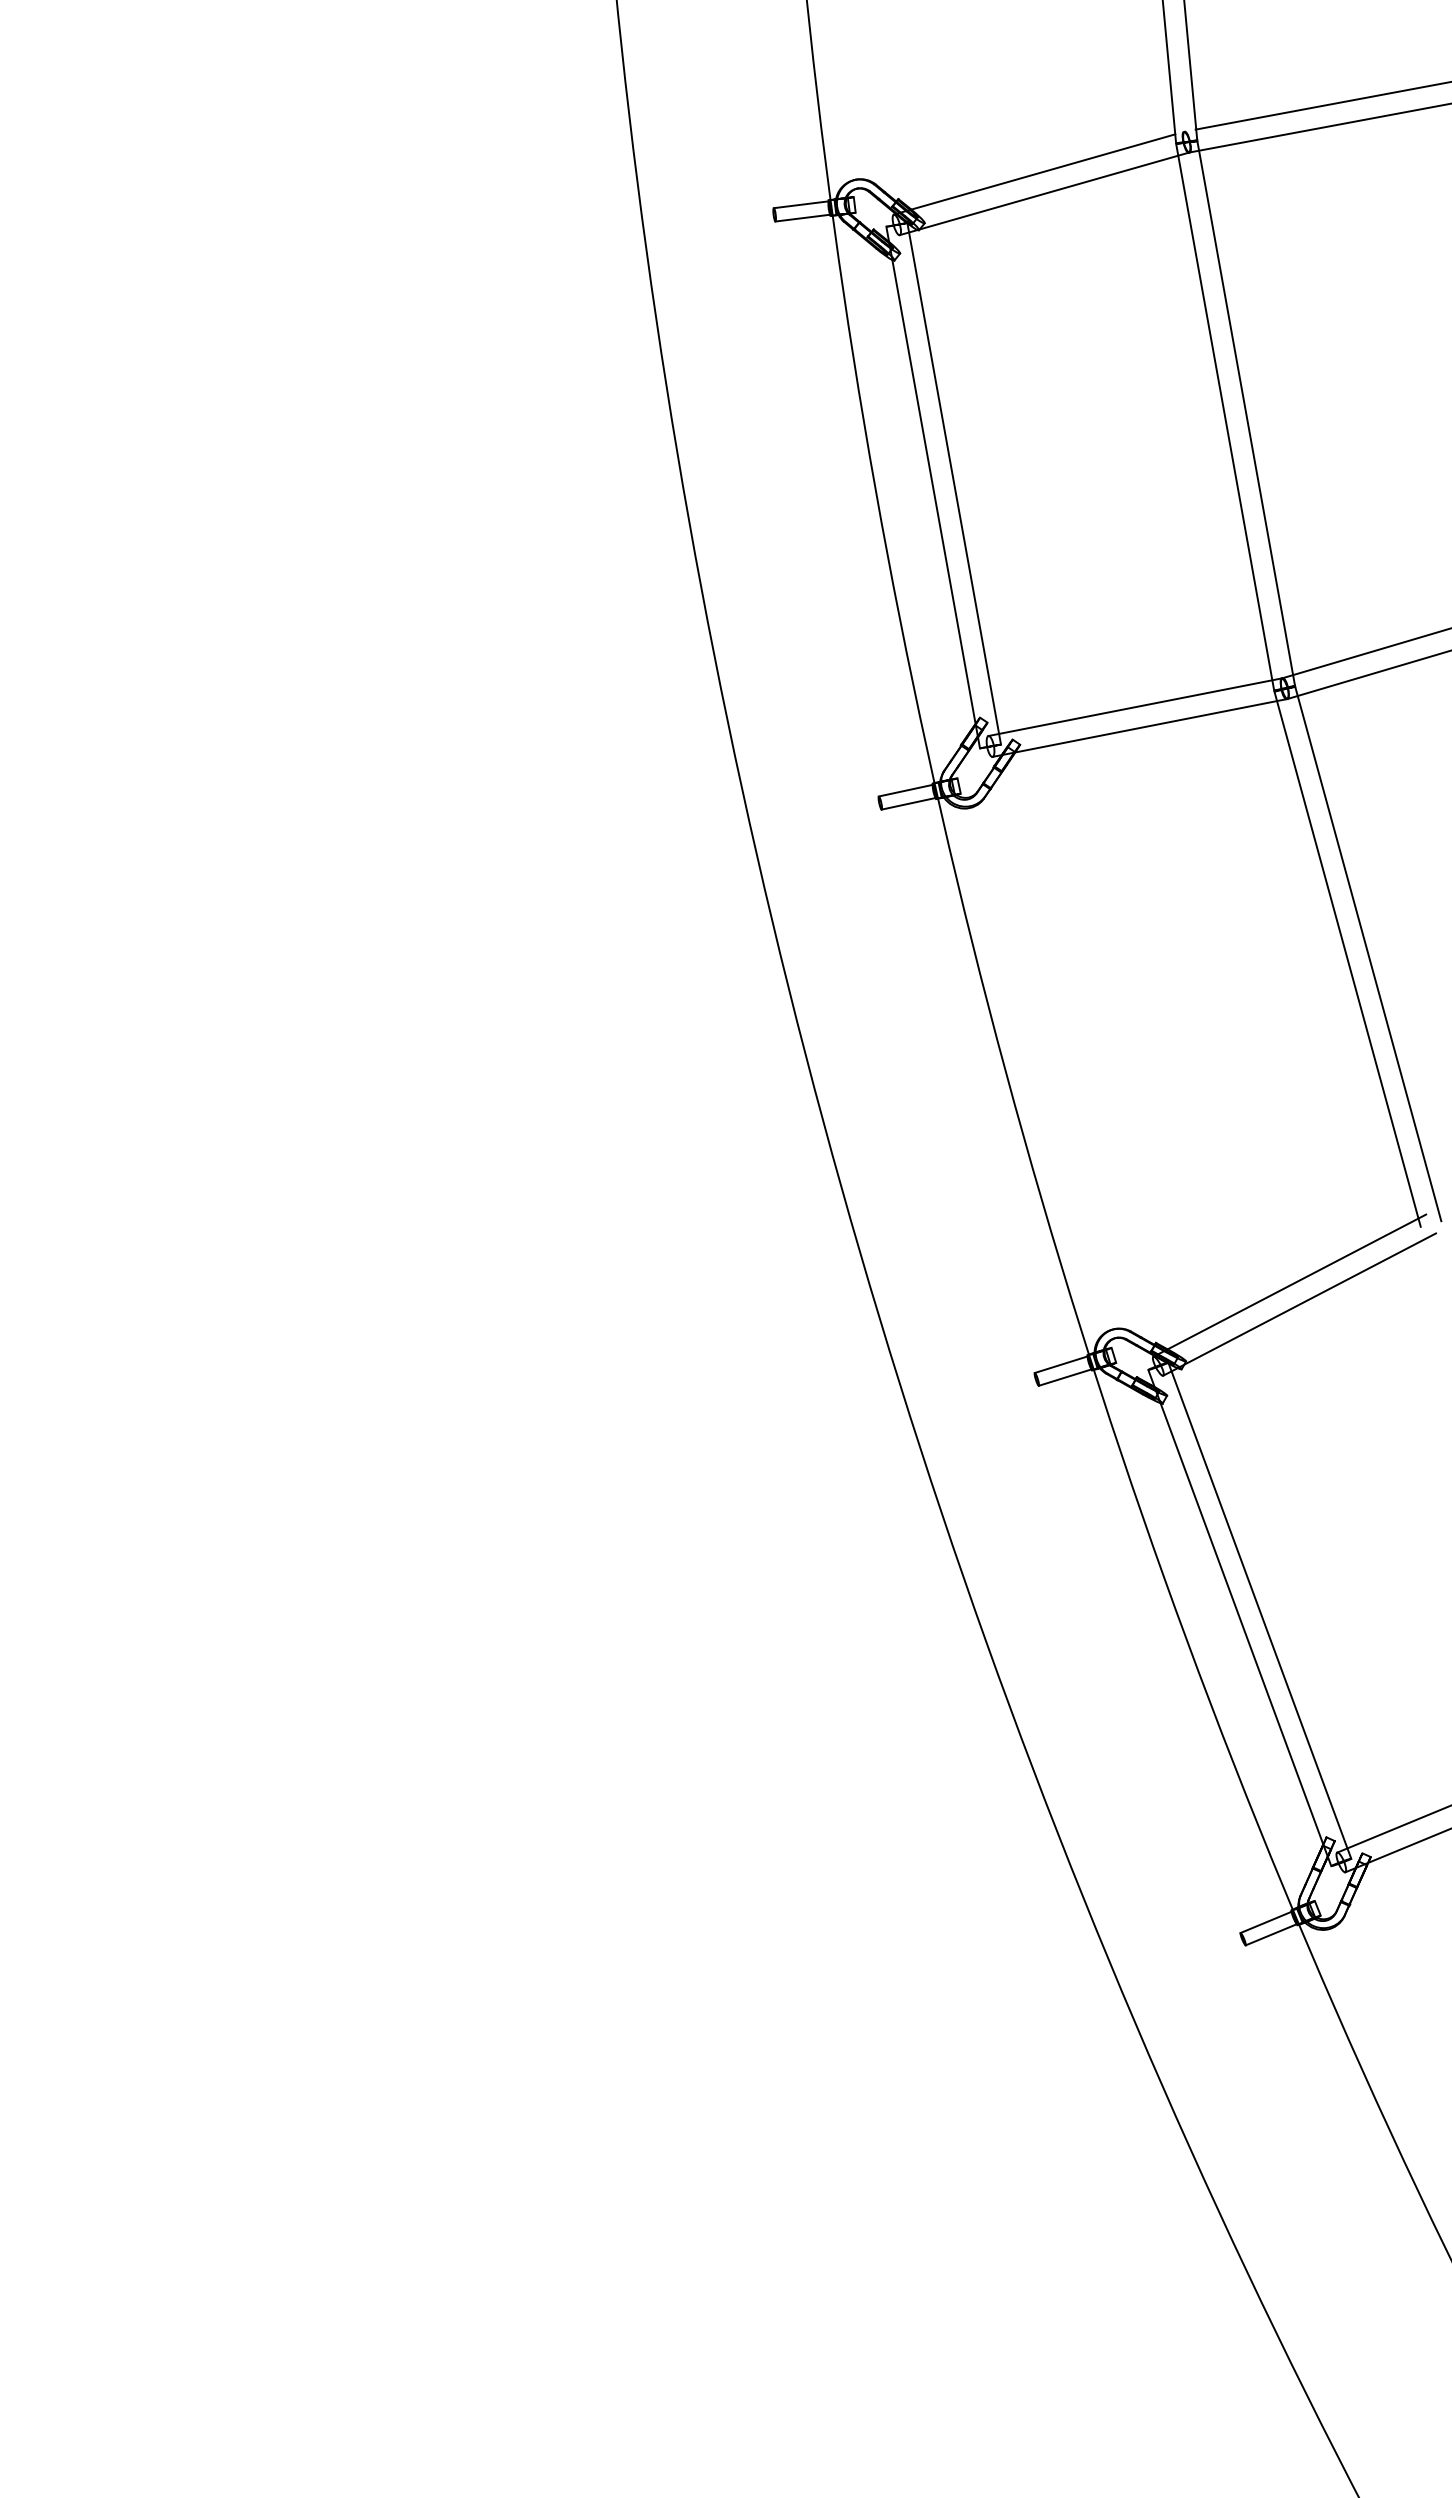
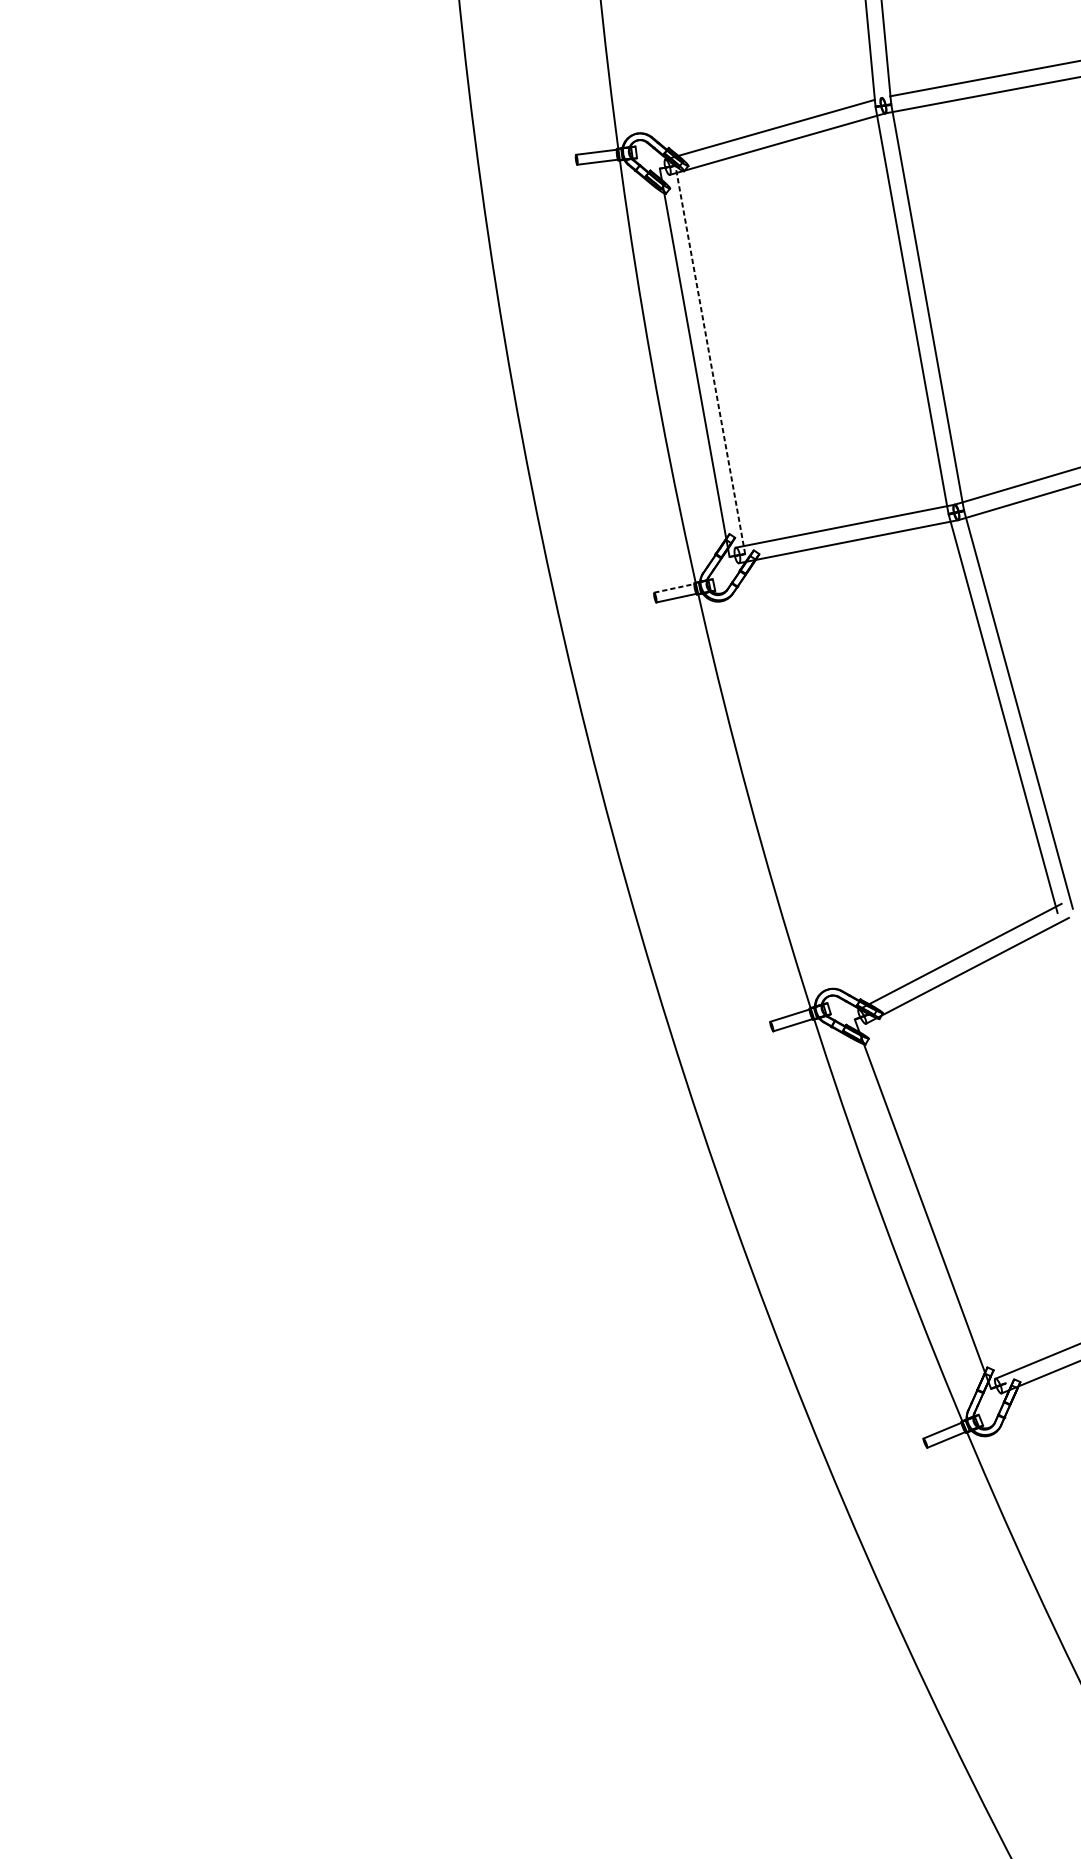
line: (954, 483) -> (710, 359), solid -> dashed
line: (905, 790) -> (674, 588), solid -> dashed
line: (1259, 1610) -> (937, 1198), removed

